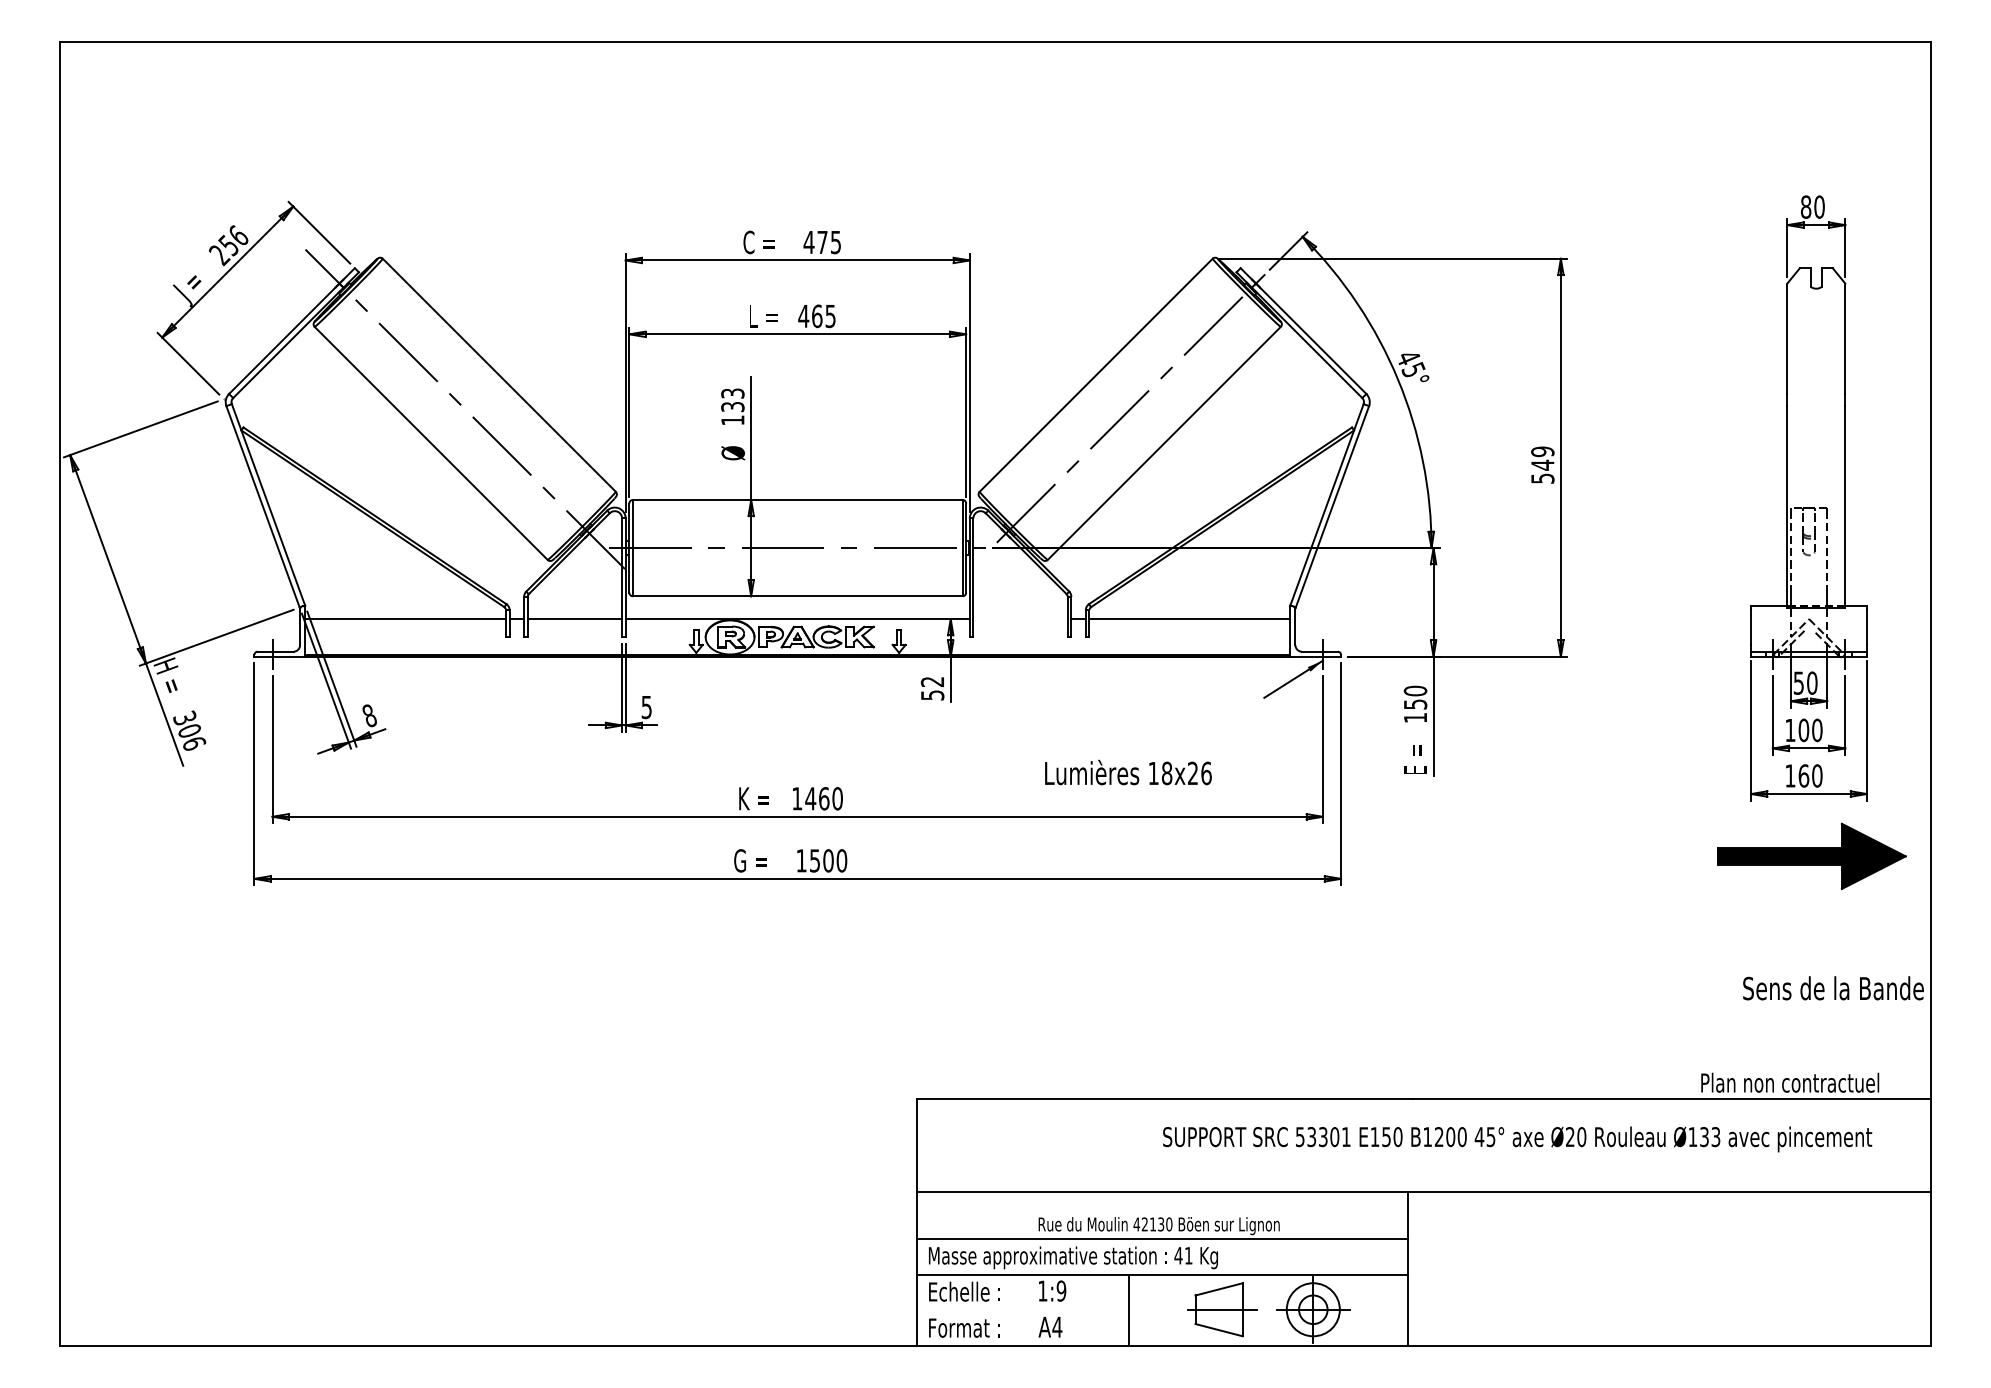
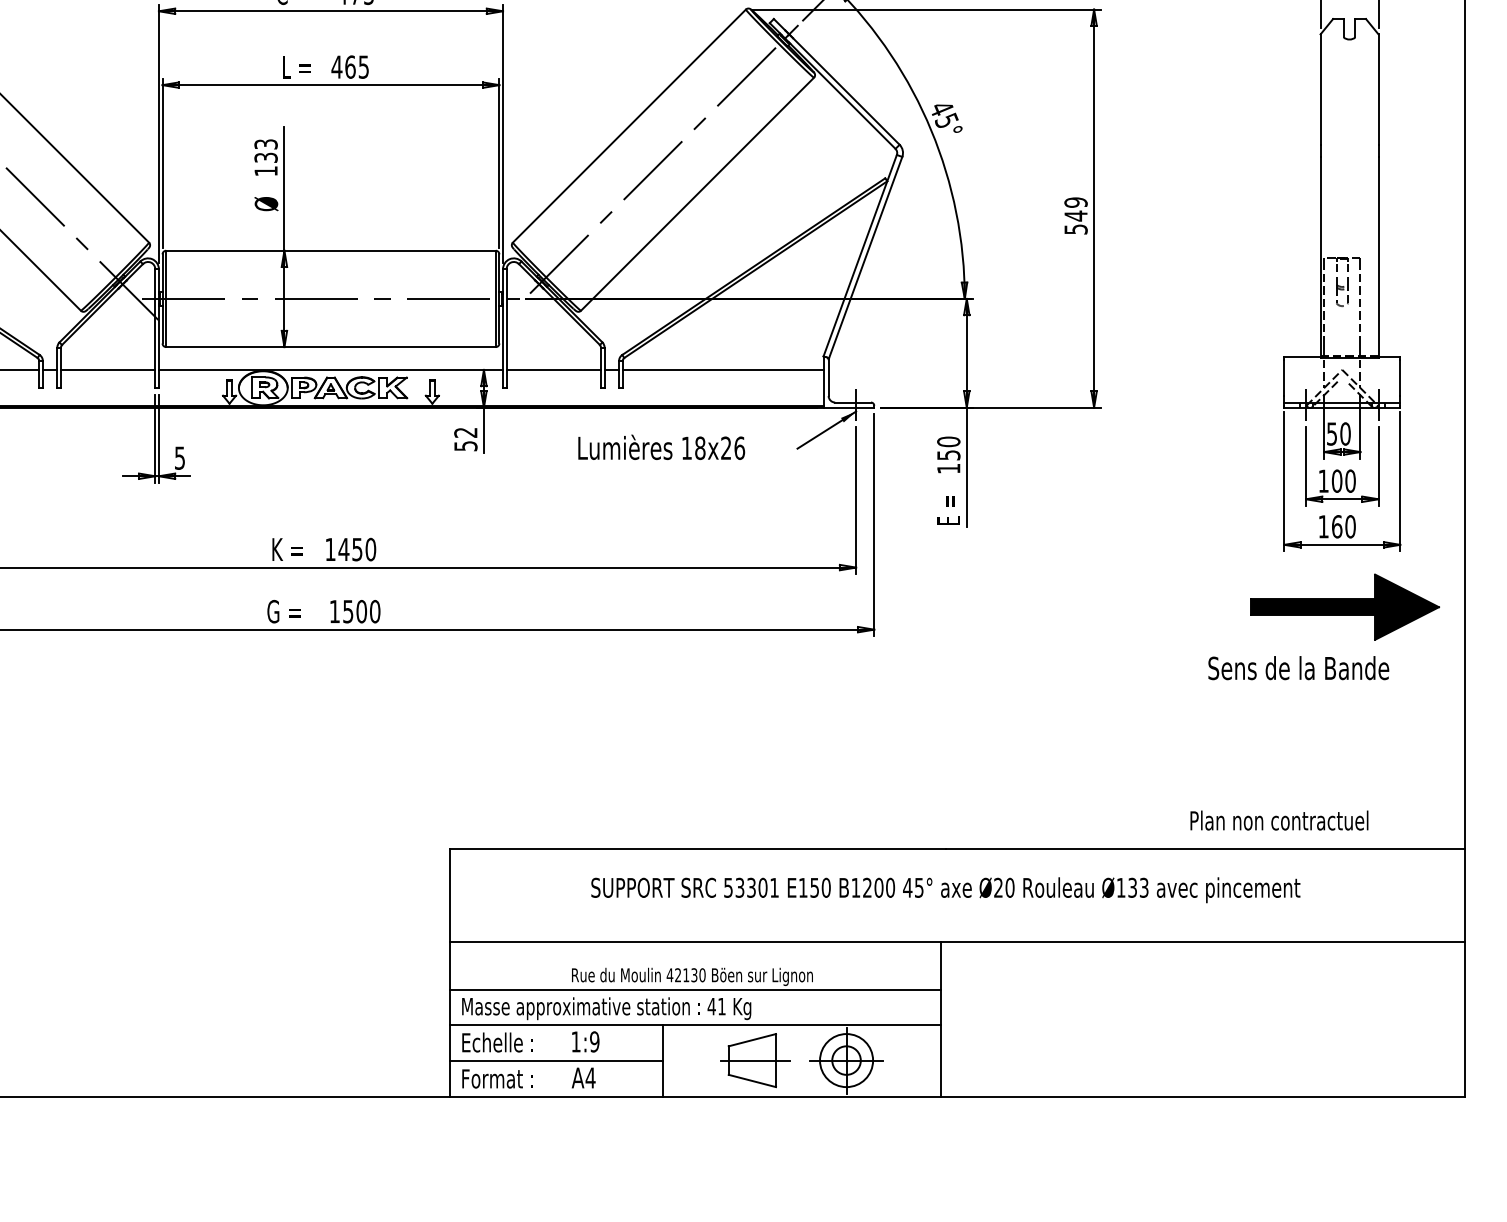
line: (1020, 619) -> (553, 370), added
text: (1128, 772) -> (661, 447), moved
text: (824, 798) -> (357, 549), 1460 -> 1450
text: (1833, 988) -> (1298, 668), moved
text: (1790, 1082) -> (1279, 820), moved
text: (1517, 1139) -> (945, 890), moved
line: (1022, 1310) -> (555, 1061), added

